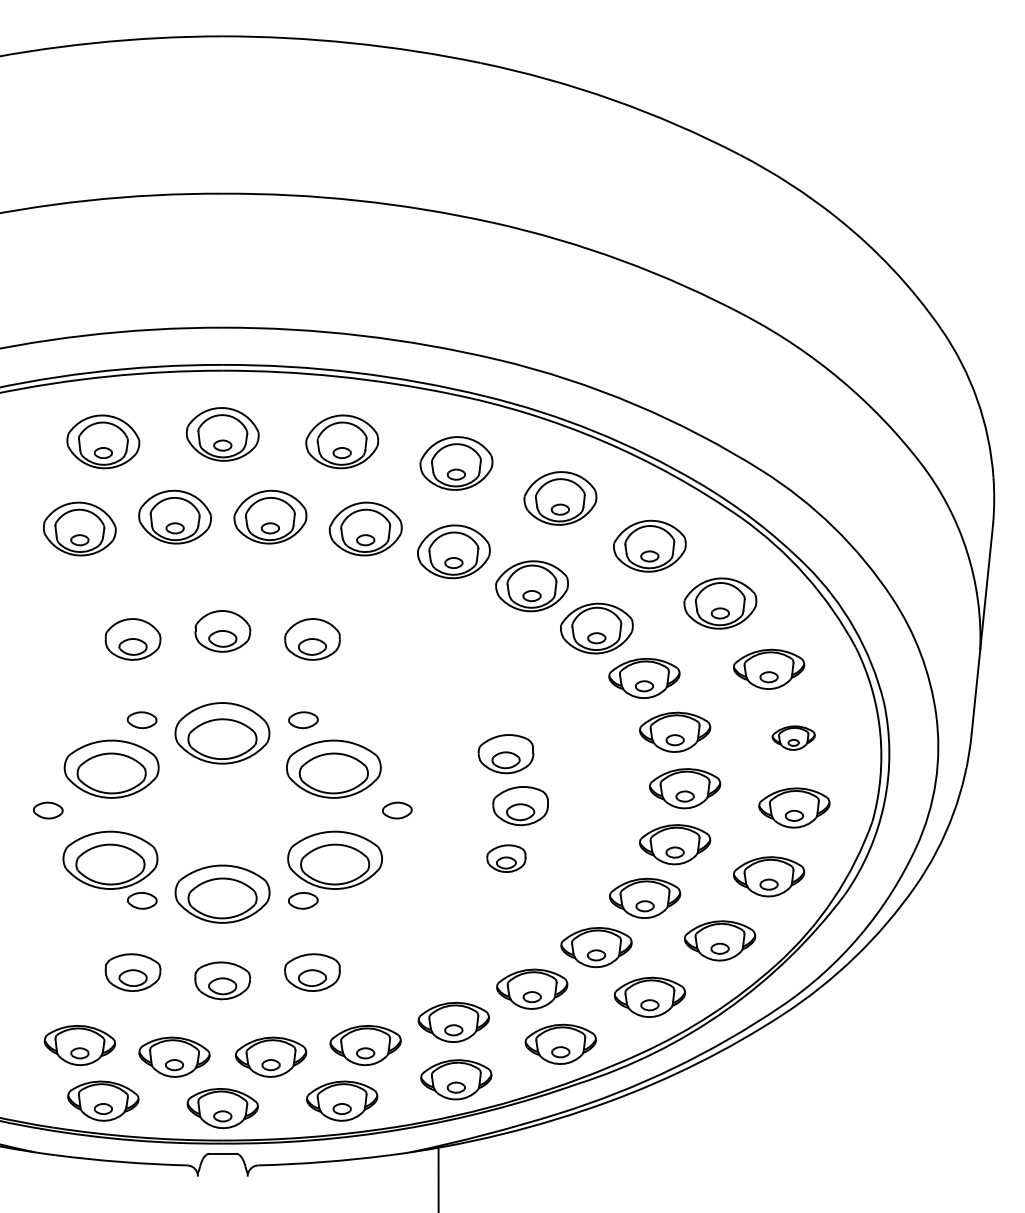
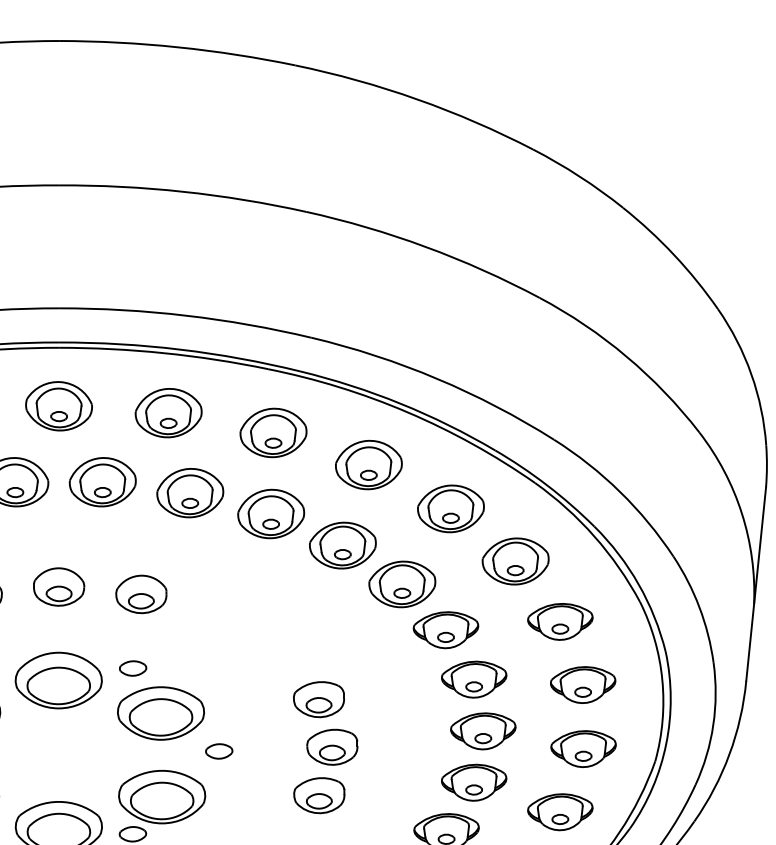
part: (793, 737) -> (582, 684), size x1.67
part: (506, 858) -> (319, 795), size x1.43

